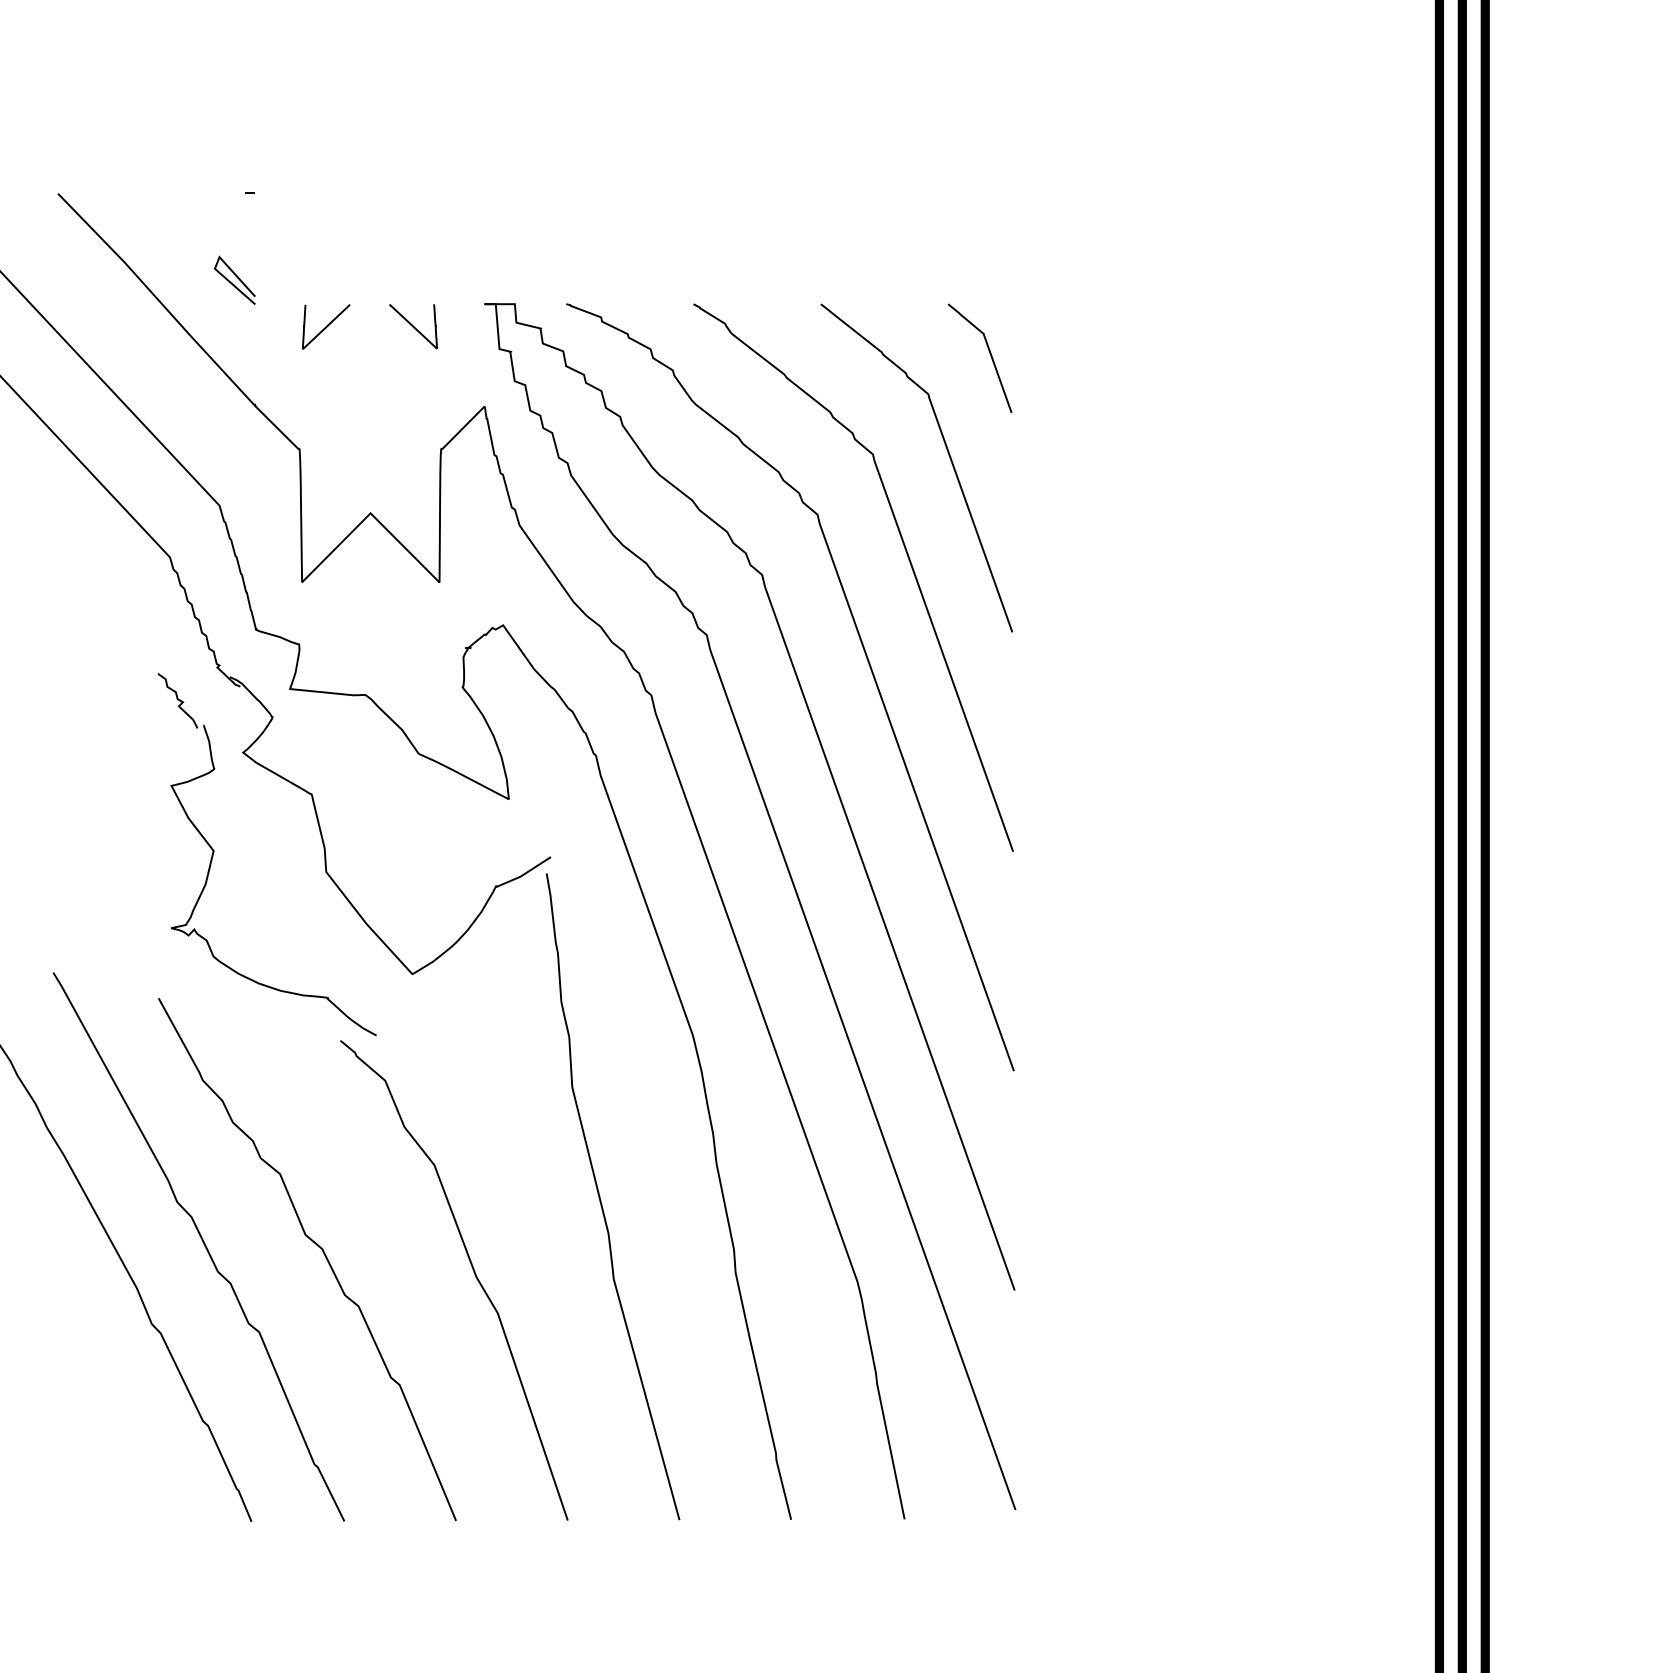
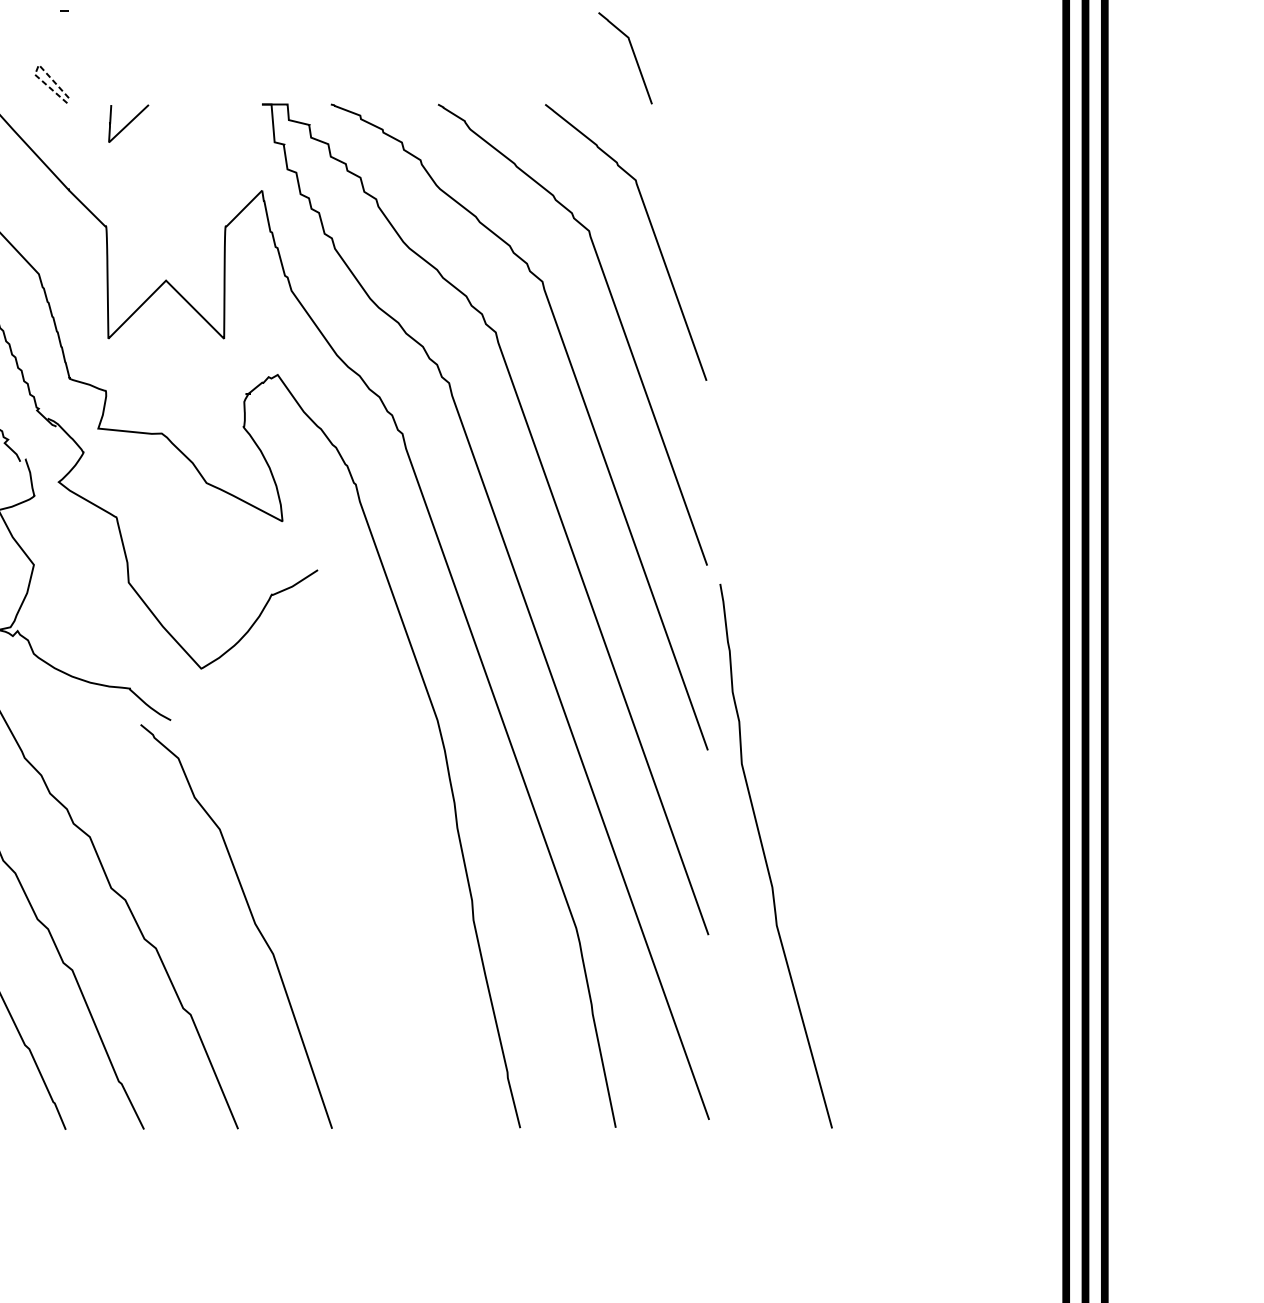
line: (217, 263) -> (37, 70), solid -> dashed
curve: (413, 326) -> (202, 123), removed
curve: (989, 353) -> (633, 54), moved
curve: (601, 1200) -> (766, 859), moved

